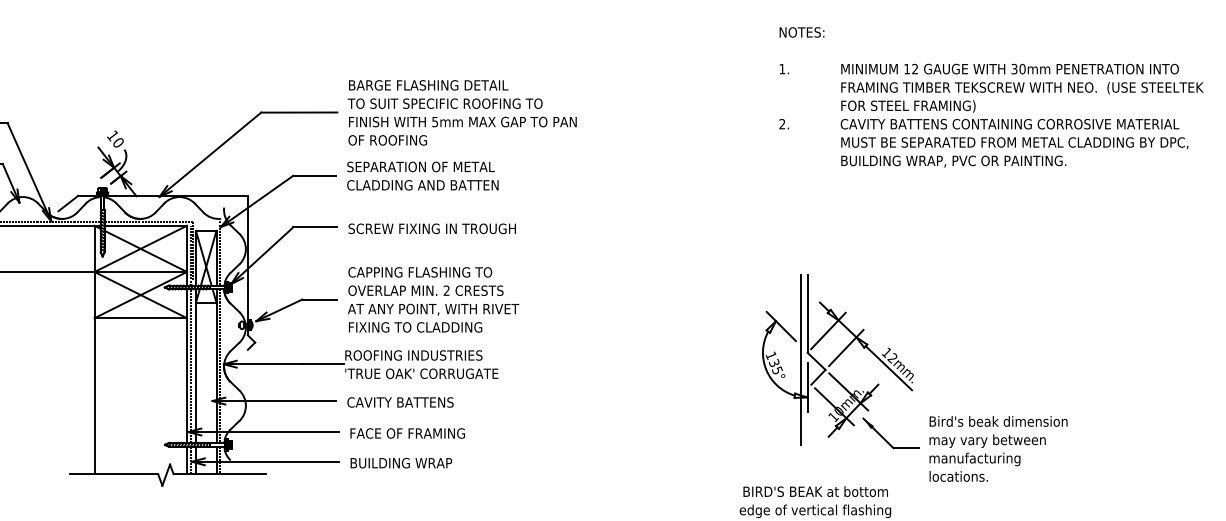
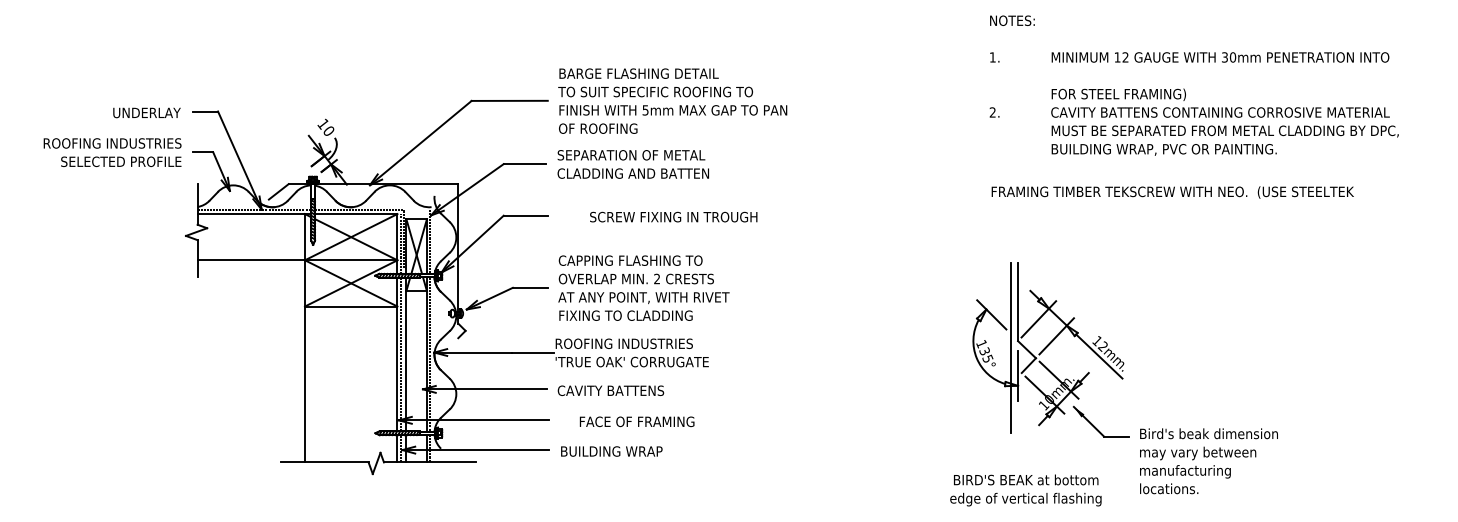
text: (1022, 88) -> (1172, 192), moved
text: (432, 228) -> (673, 216), moved
text: (407, 433) -> (636, 421), moved
text: (998, 449) -> (1208, 461), moved

